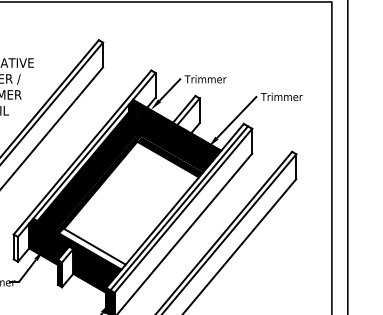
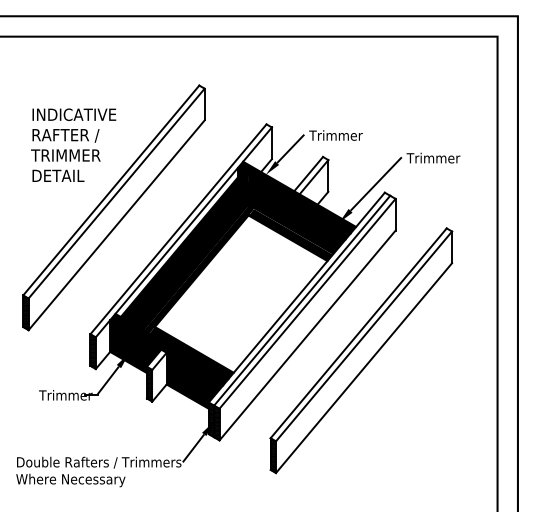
hatch: (15, 248) -> (92, 351), added
fill: (92, 249) -> (191, 353), added

